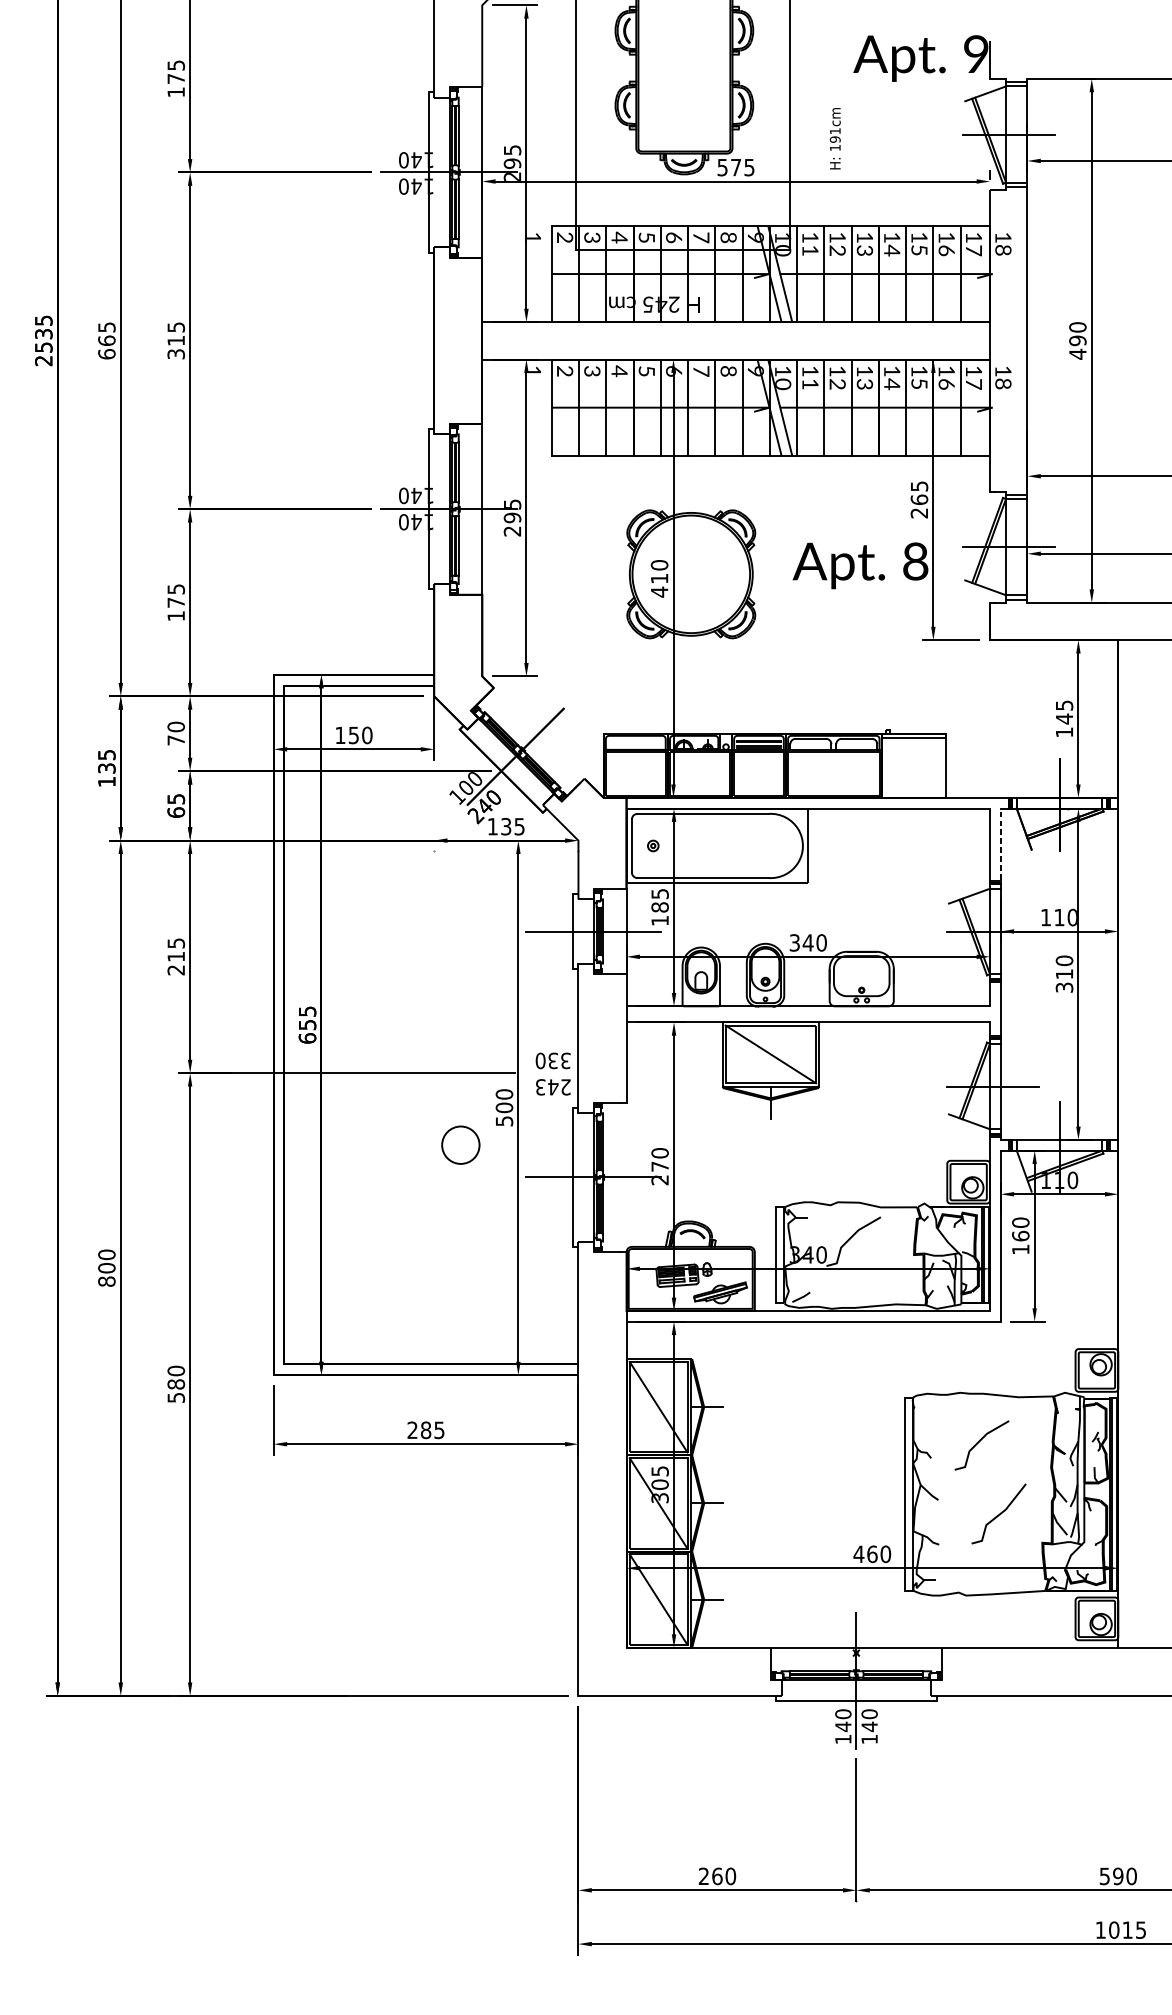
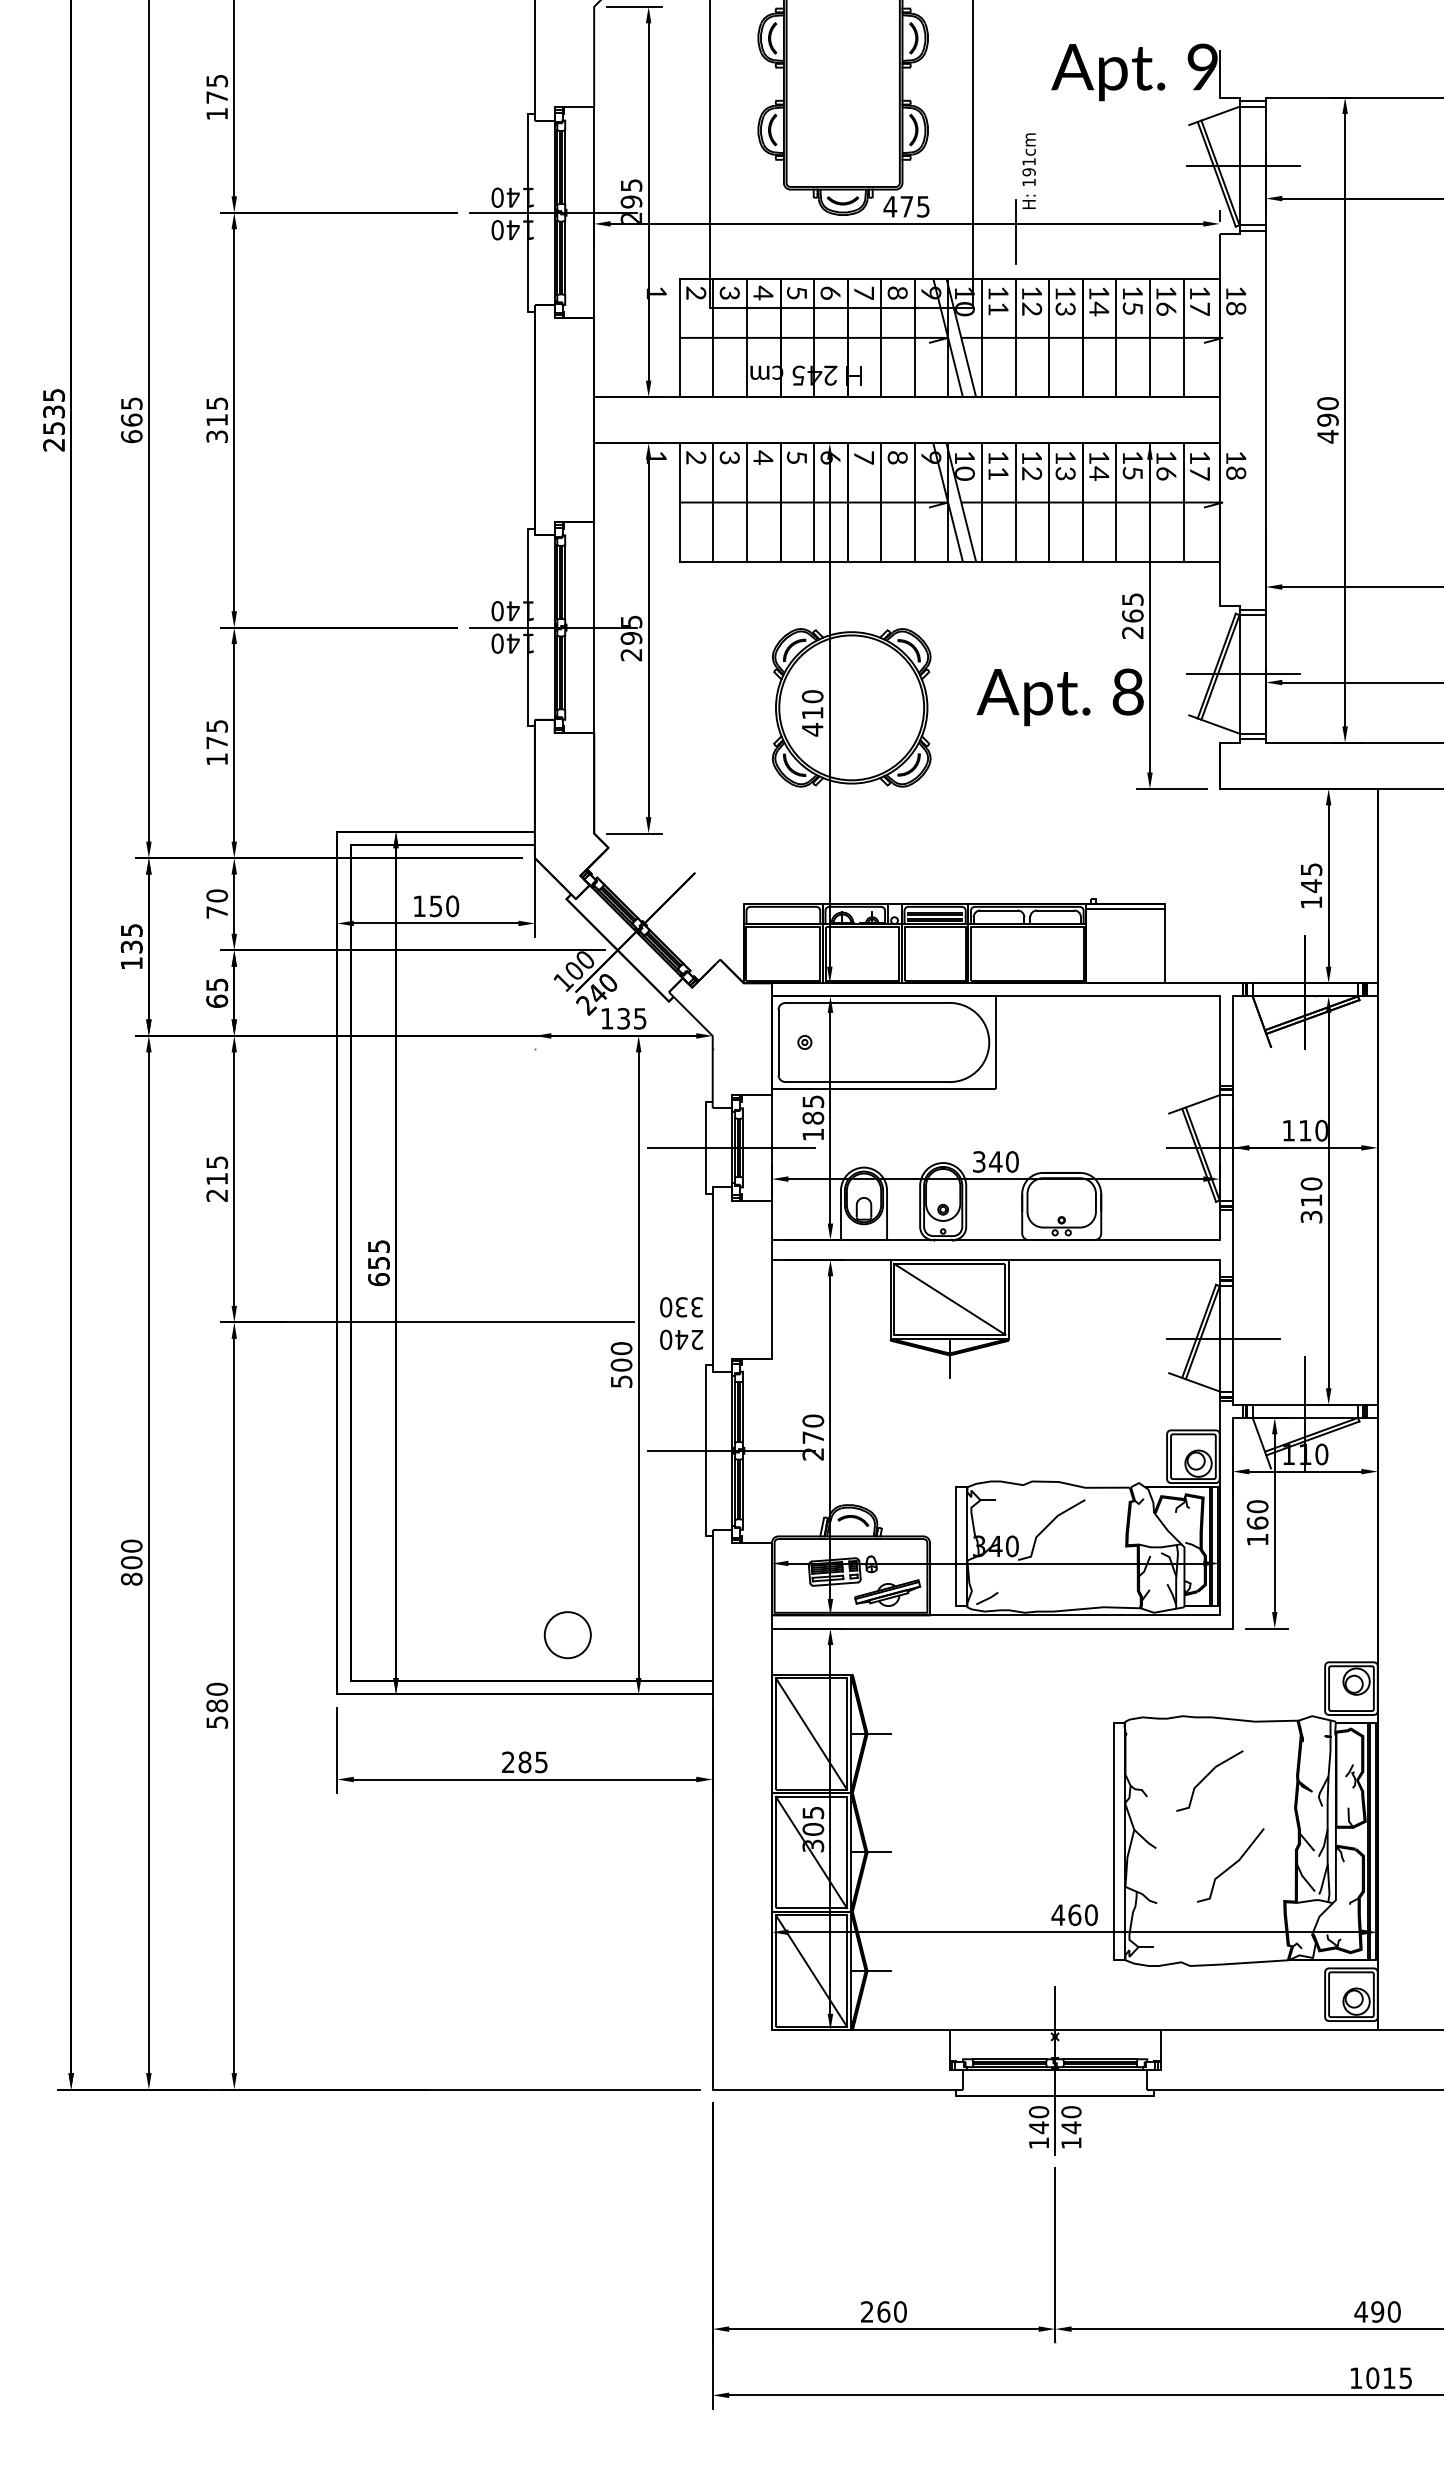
text: (722, 167) -> (890, 206), 575 -> 475
line: (824, 187) -> (1015, 231), added
line: (1000, 848) -> (1232, 1045), dashed -> solid
text: (540, 1087) -> (666, 1339), 243 -> 240
circle: (460, 1145) -> (567, 1635), moved
text: (1104, 1876) -> (1360, 2311), 590 -> 490

